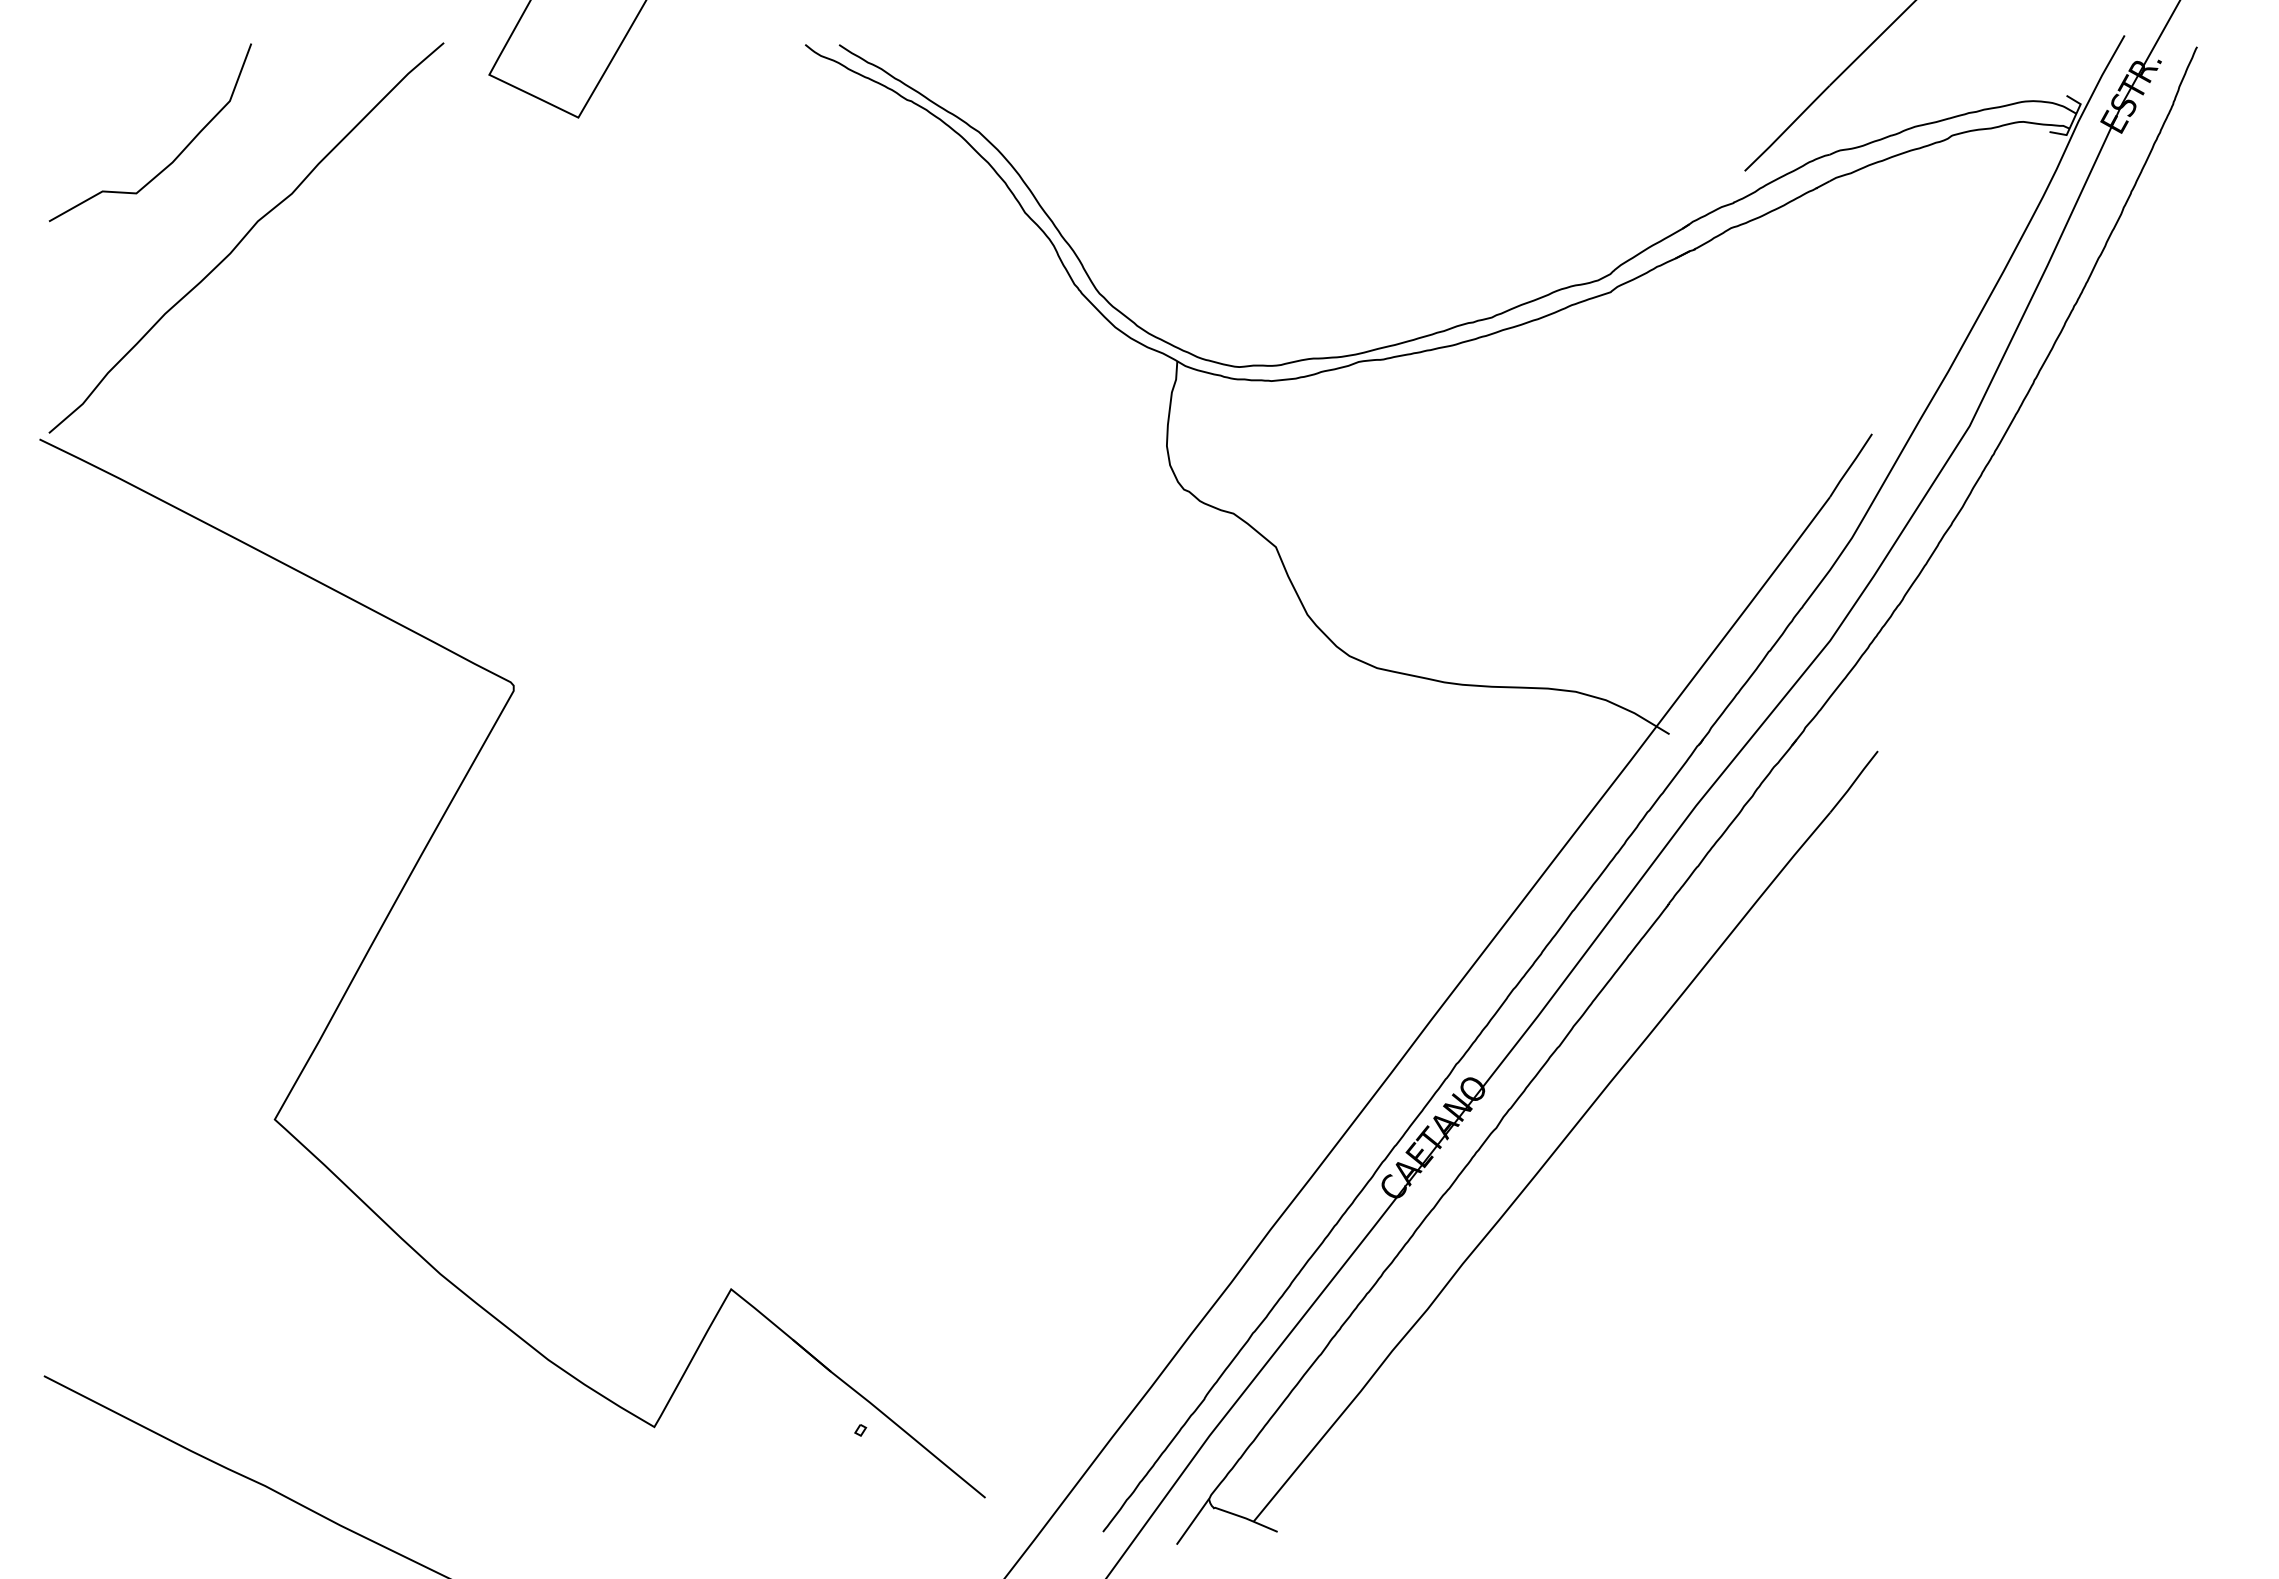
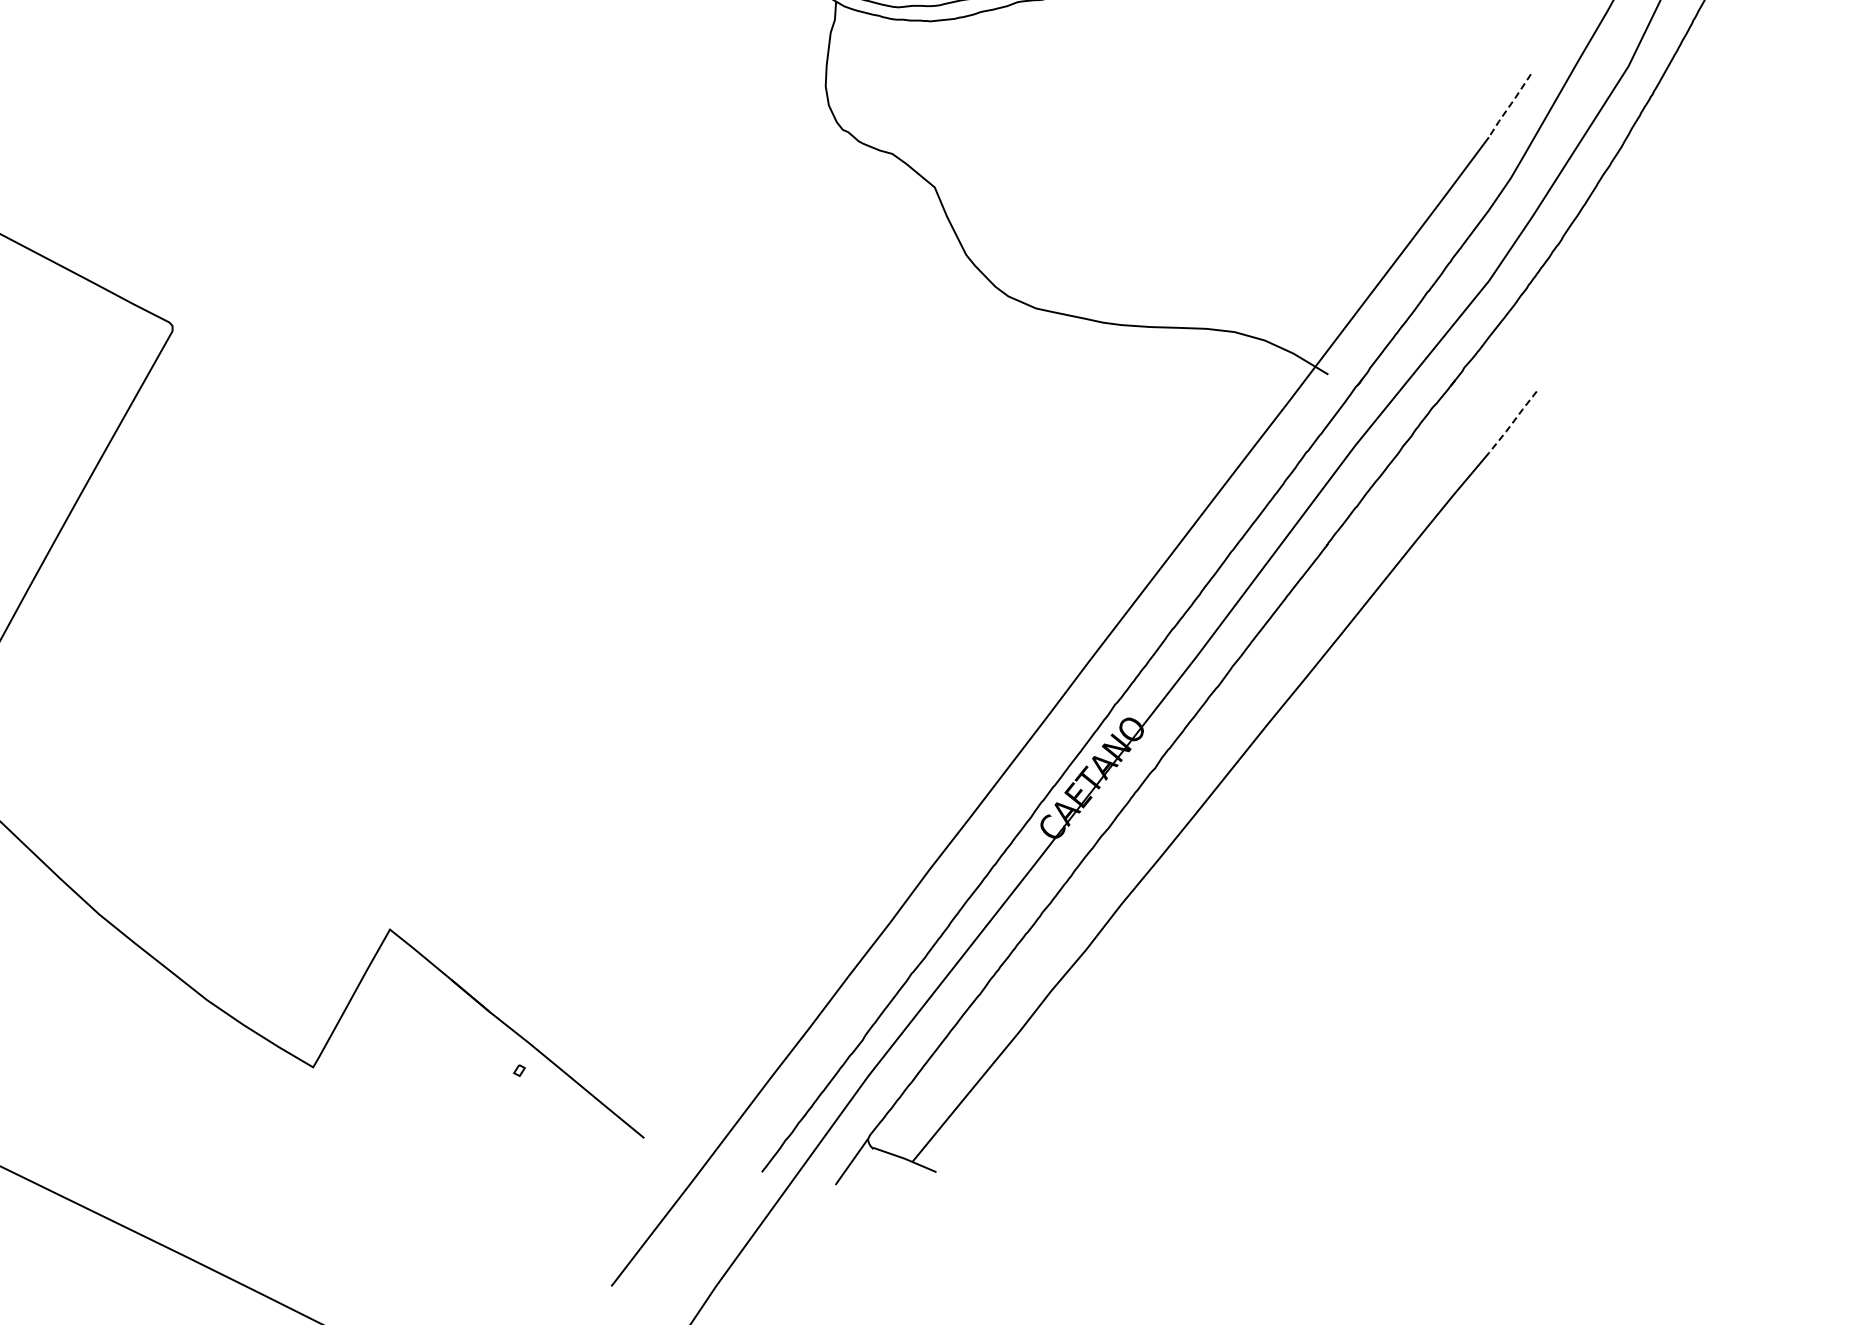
line: (1850, 466) -> (1509, 106), solid -> dashed
line: (1854, 782) -> (1513, 422), solid -> dashed

